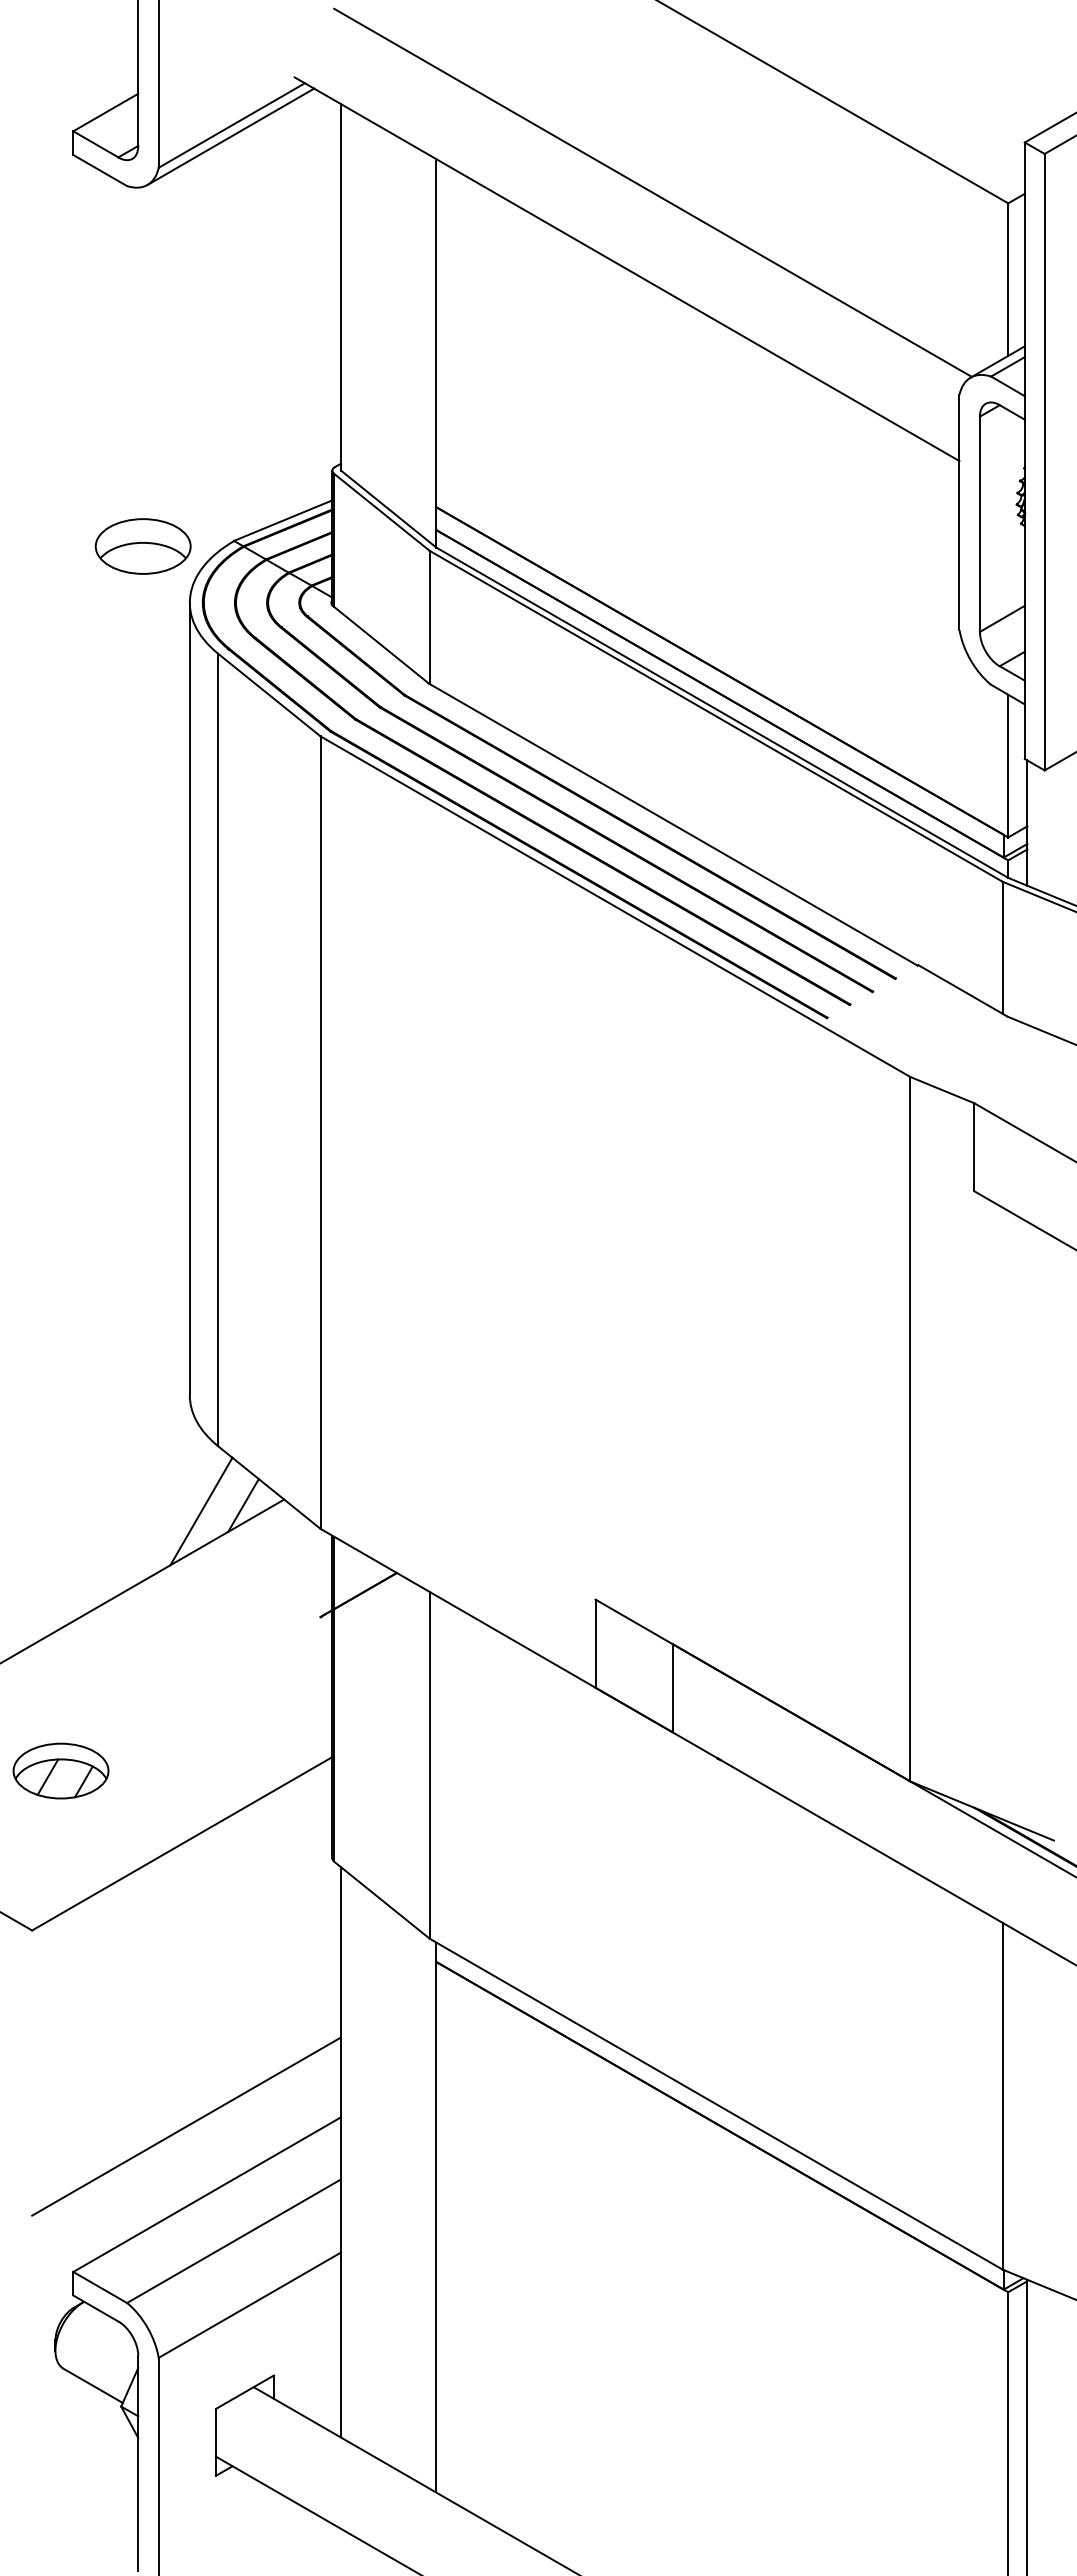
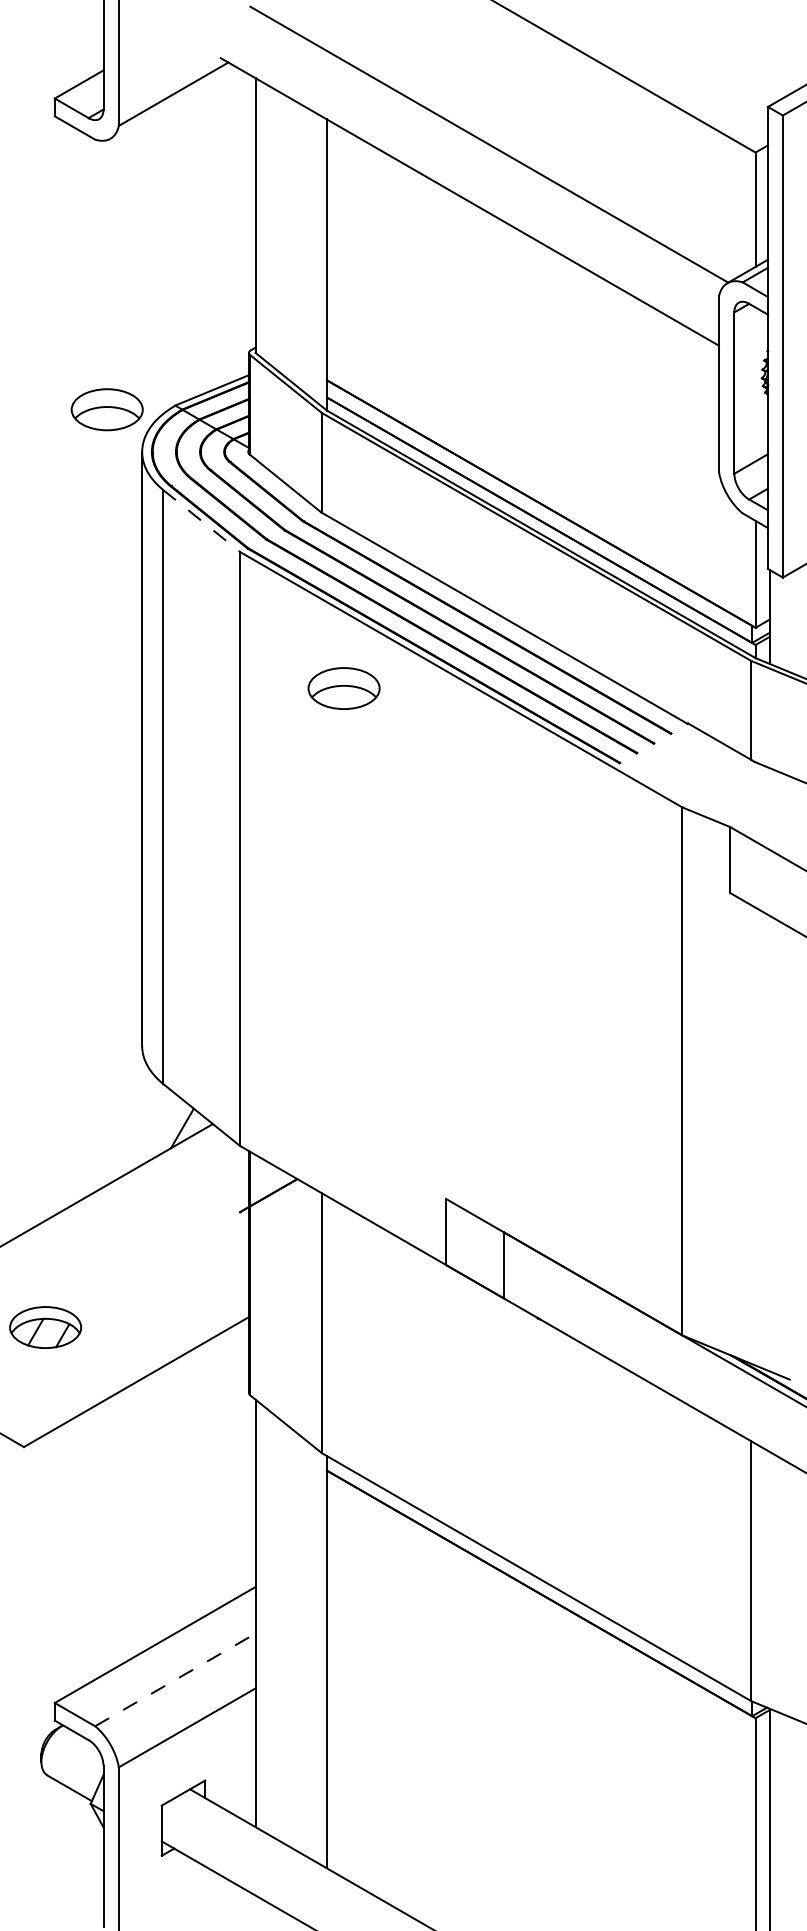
line: (230, 136) -> (172, 102), removed
line: (269, 694) -> (201, 520), solid -> dashed
part: (458, 918) -> (343, 688), added
line: (201, 1511) -> (150, 1133), removed
line: (186, 2126) -> (139, 1593), removed
line: (234, 2241) -> (175, 1680), solid -> dashed

